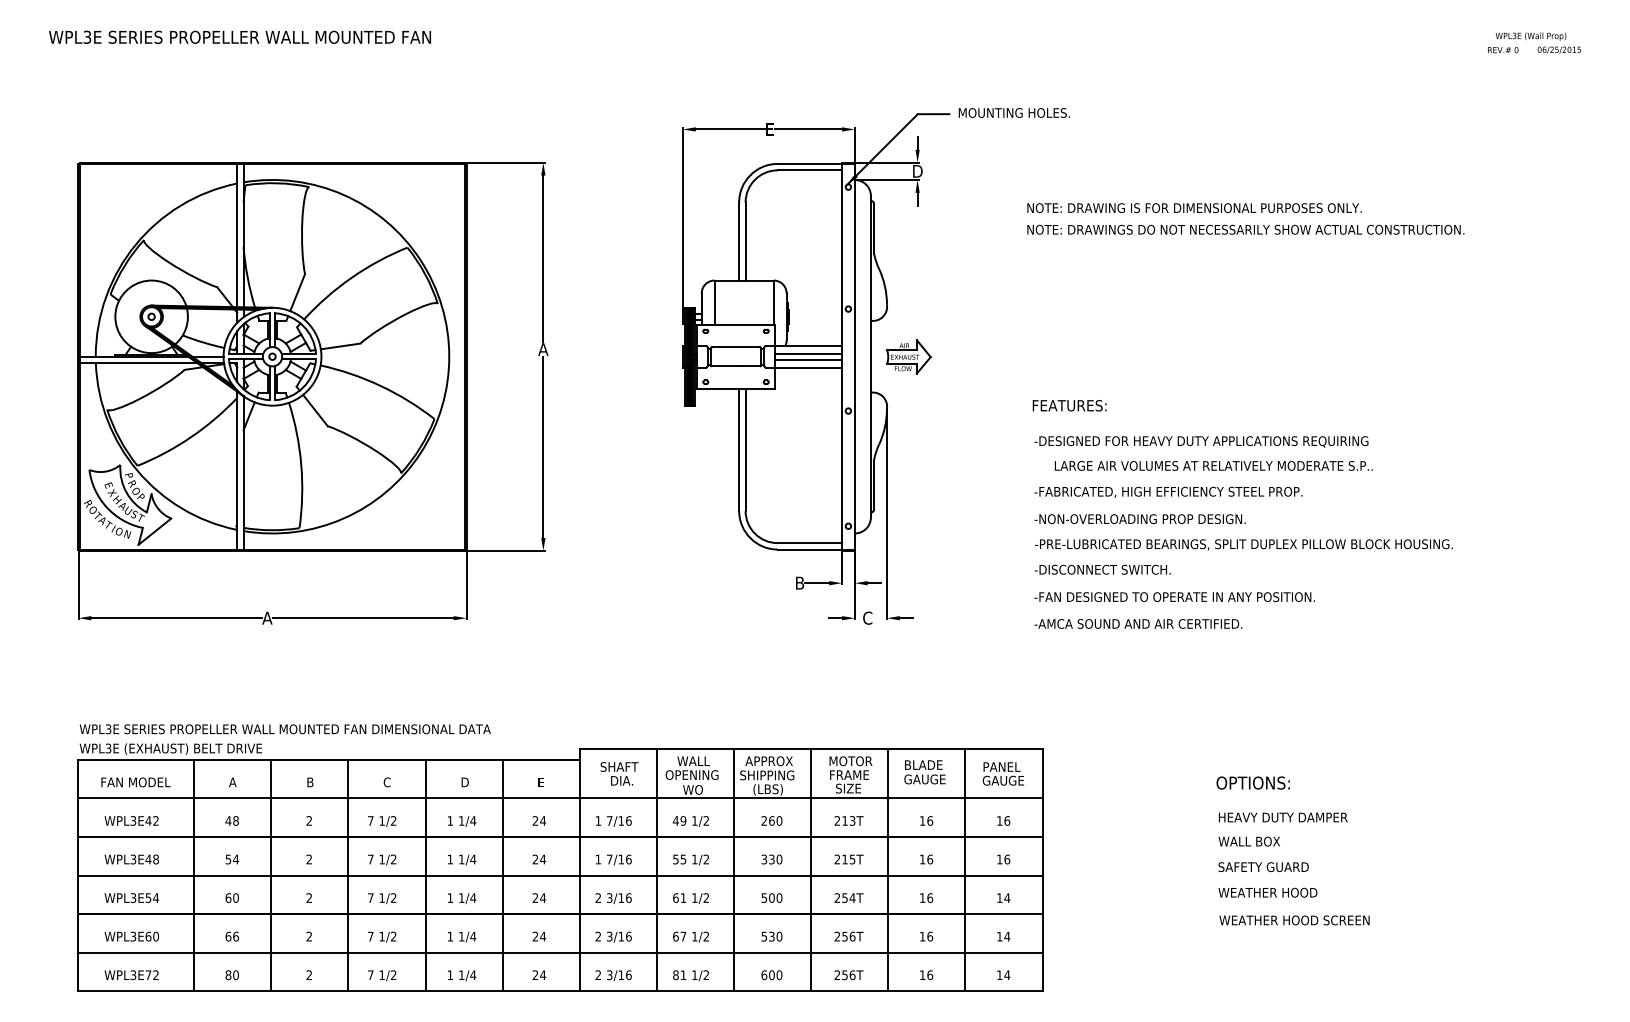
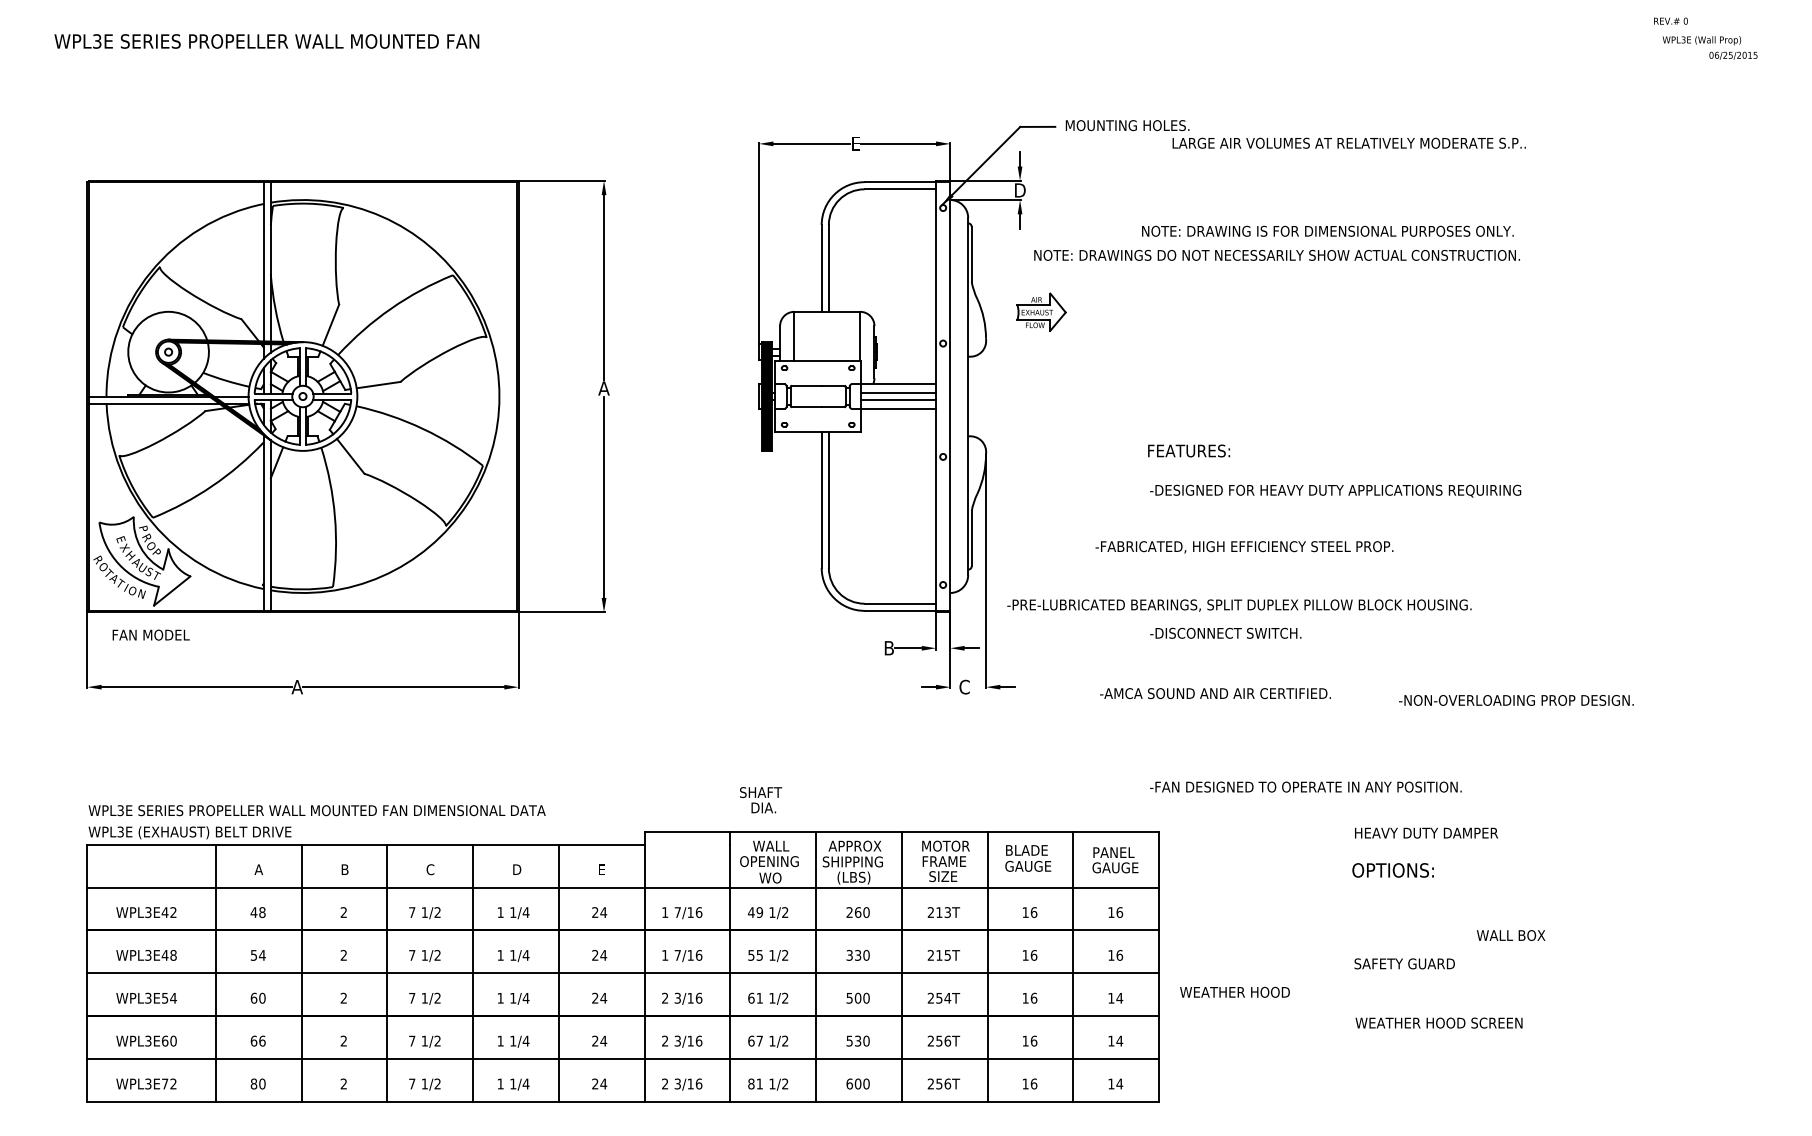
text: (1503, 50) -> (1671, 21), moved
text: (1245, 229) -> (1276, 255), moved
part: (908, 356) -> (1041, 311), moved
text: (1213, 465) -> (1348, 142), moved
text: (1168, 491) -> (1244, 546), moved
text: (1139, 519) -> (1515, 700), moved
text: (1243, 544) -> (1238, 605), moved
text: (1174, 596) -> (1305, 786), moved
text: (1138, 623) -> (1215, 693), moved
text: (619, 773) -> (760, 799), moved
text: (135, 782) -> (150, 635), moved
text: (1283, 817) -> (1426, 833), moved
text: (1248, 841) -> (1510, 935), moved
text: (1267, 892) -> (1234, 992), moved

